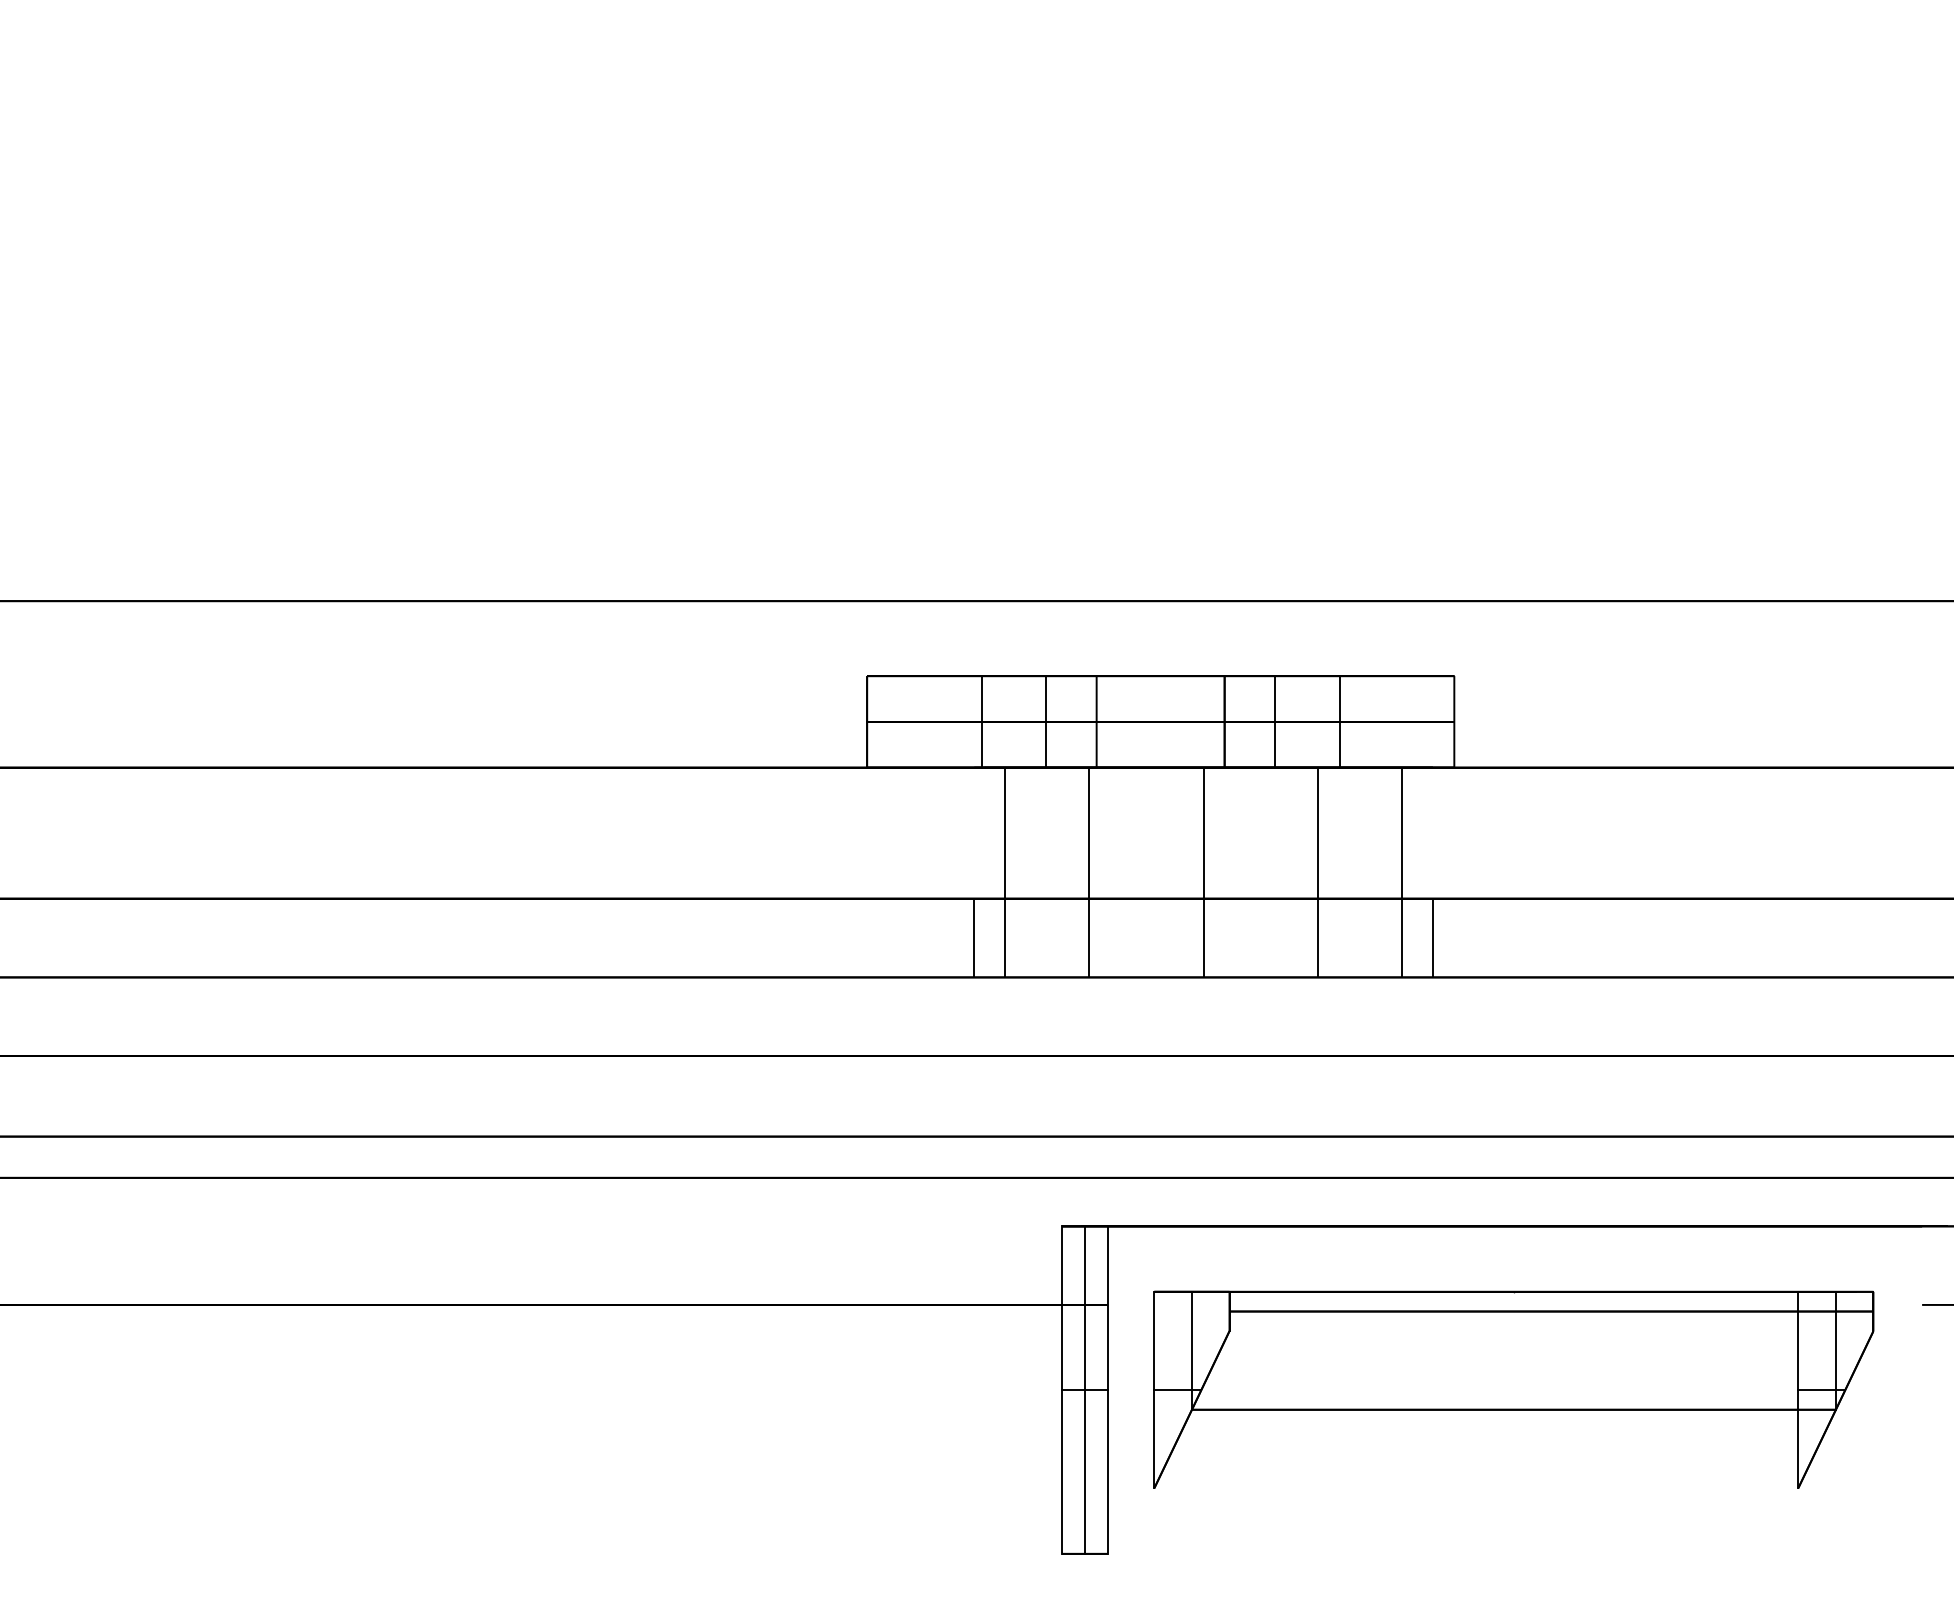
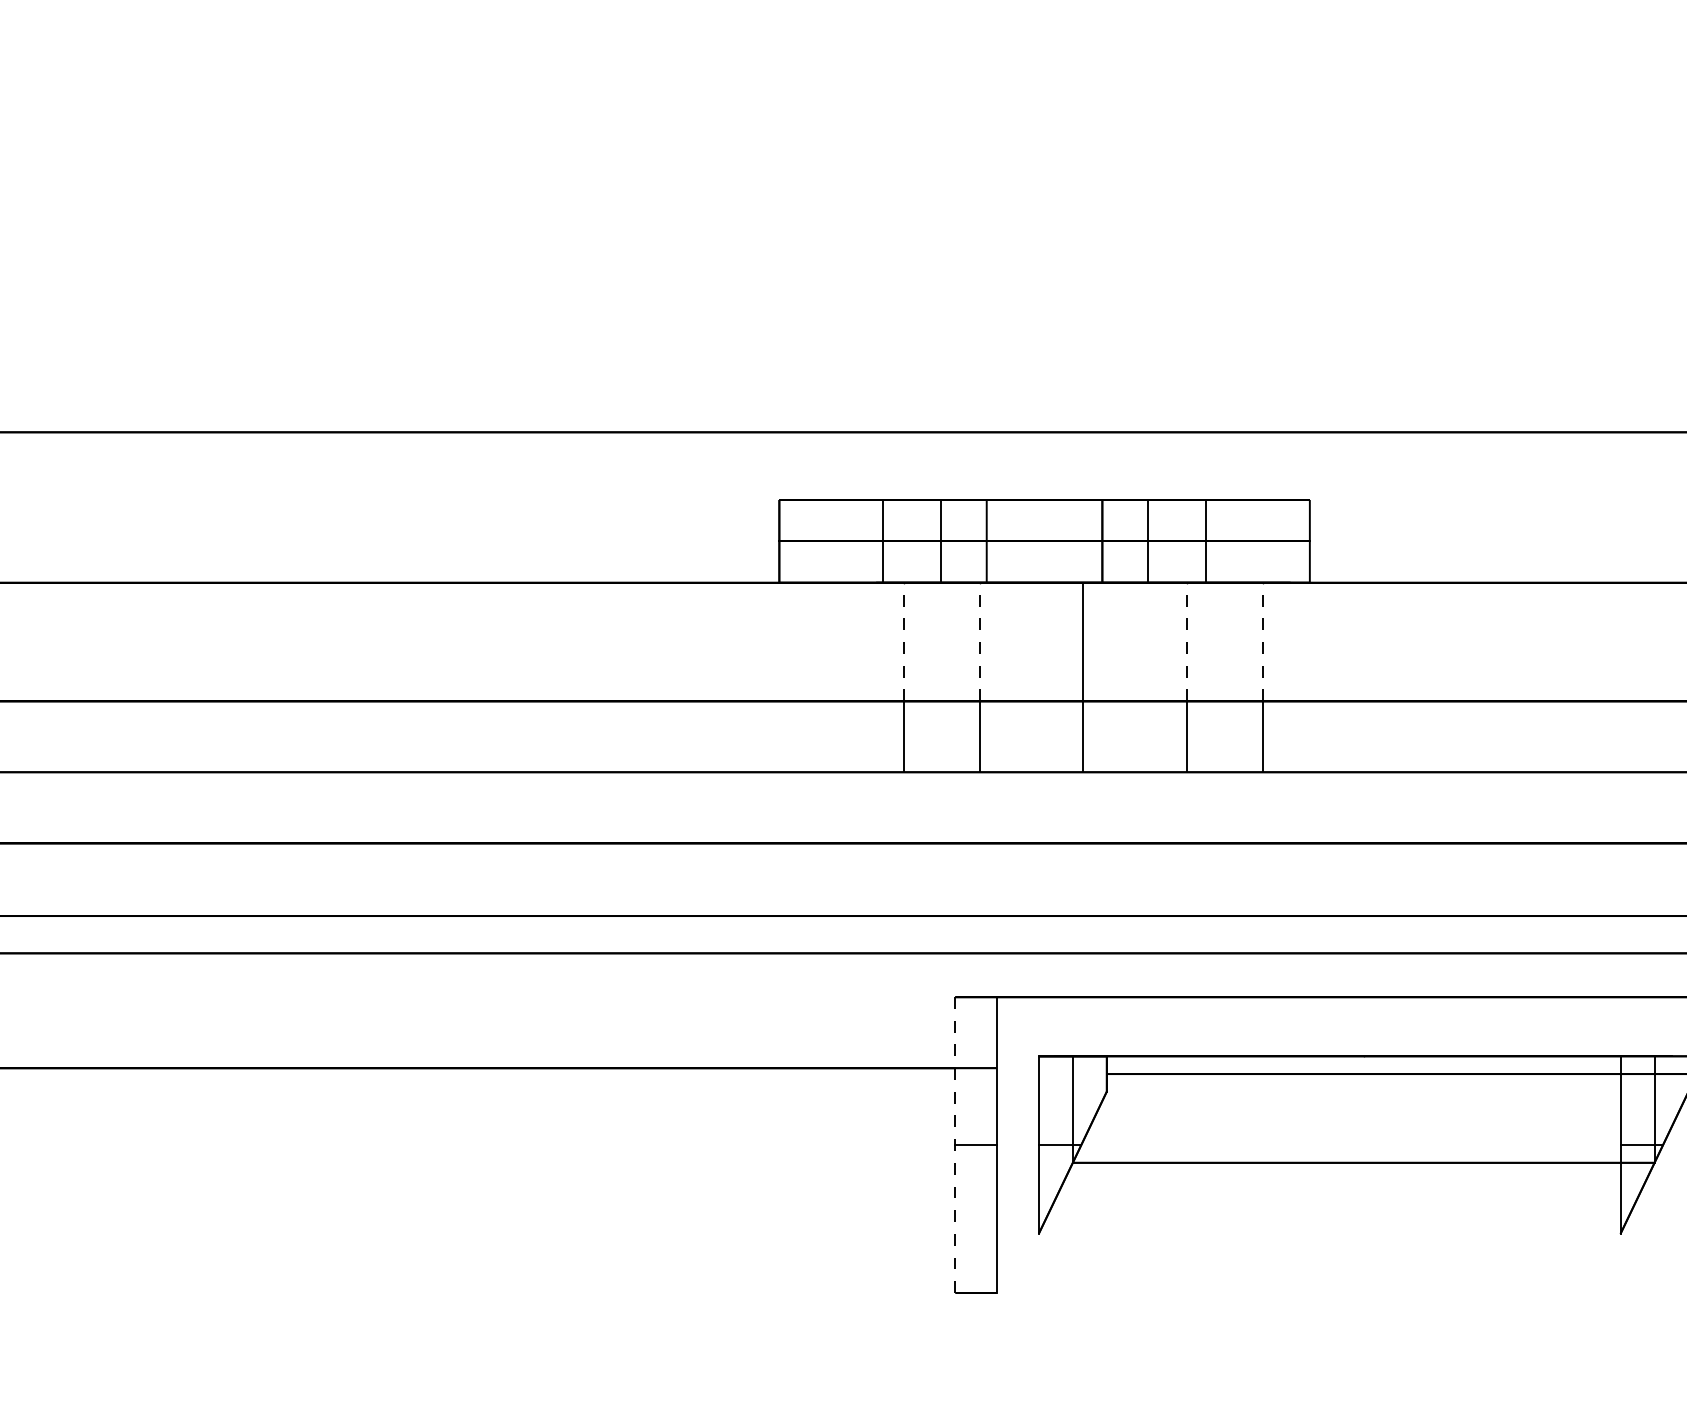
line: (1005, 833) -> (904, 642), solid -> dashed
line: (1088, 833) -> (979, 642), solid -> dashed
line: (1318, 833) -> (1187, 642), solid -> dashed
line: (1402, 833) -> (1263, 642), solid -> dashed
line: (974, 937) -> (876, 736), removed
line: (1432, 937) -> (1290, 736), removed
line: (1084, 1389) -> (975, 1144), removed
line: (1062, 1390) -> (955, 1145), solid -> dashed

